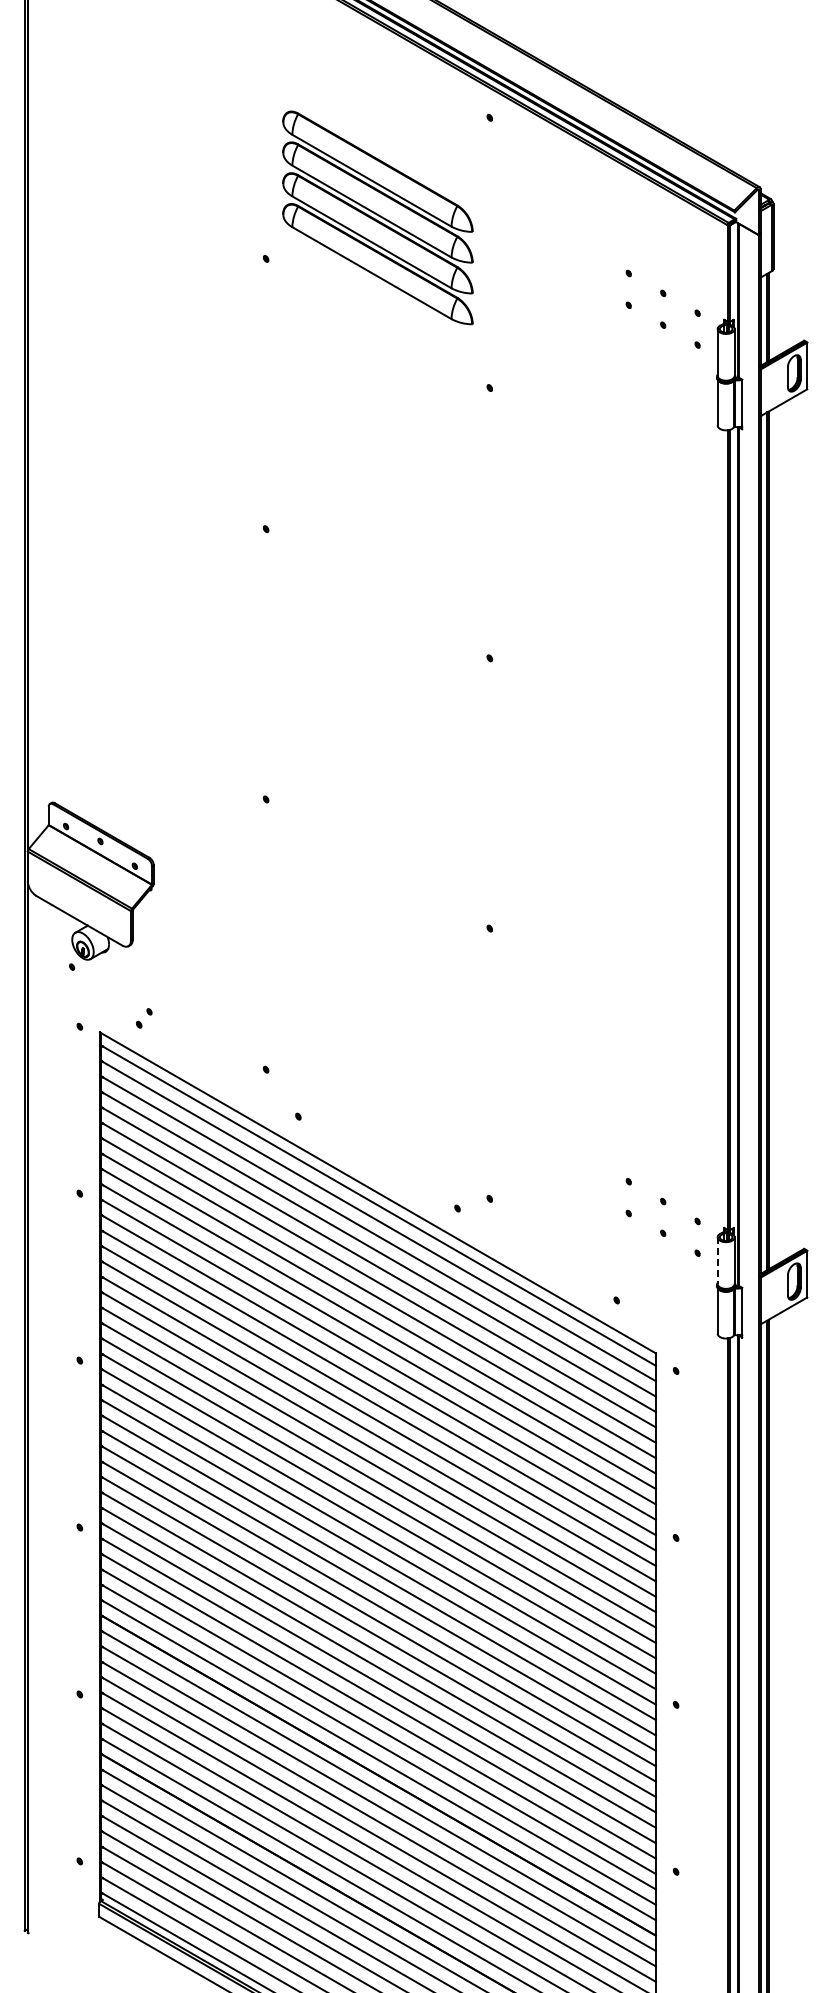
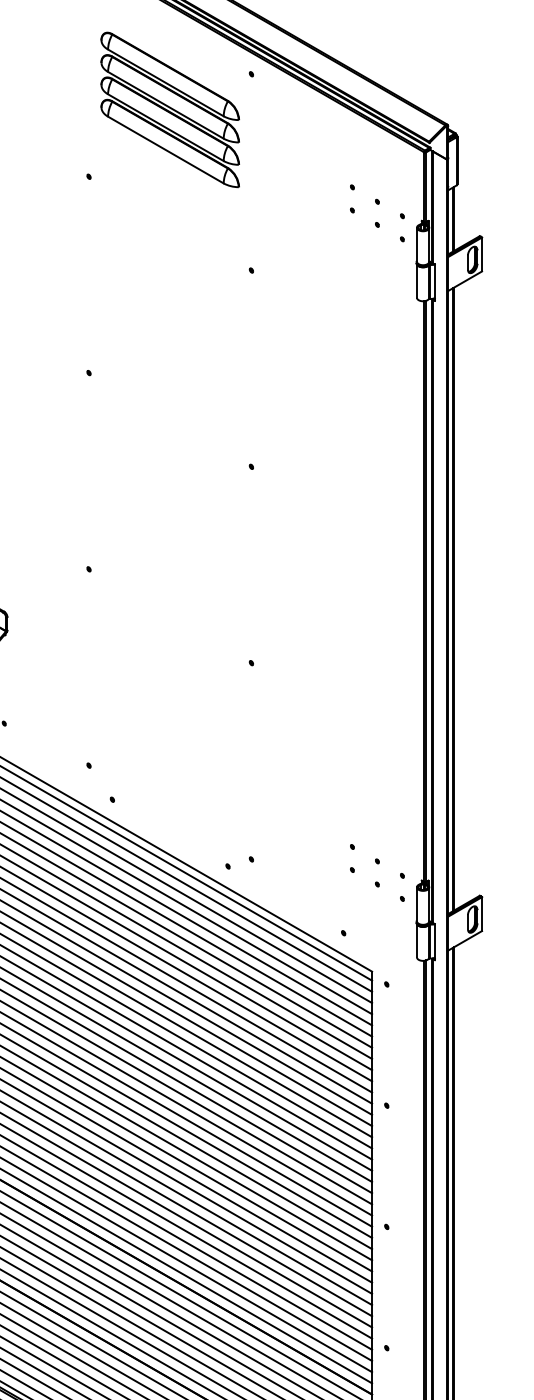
part: (377, 217) -> (169, 109), moved
line: (717, 1261) -> (416, 904), dashed -> solid

